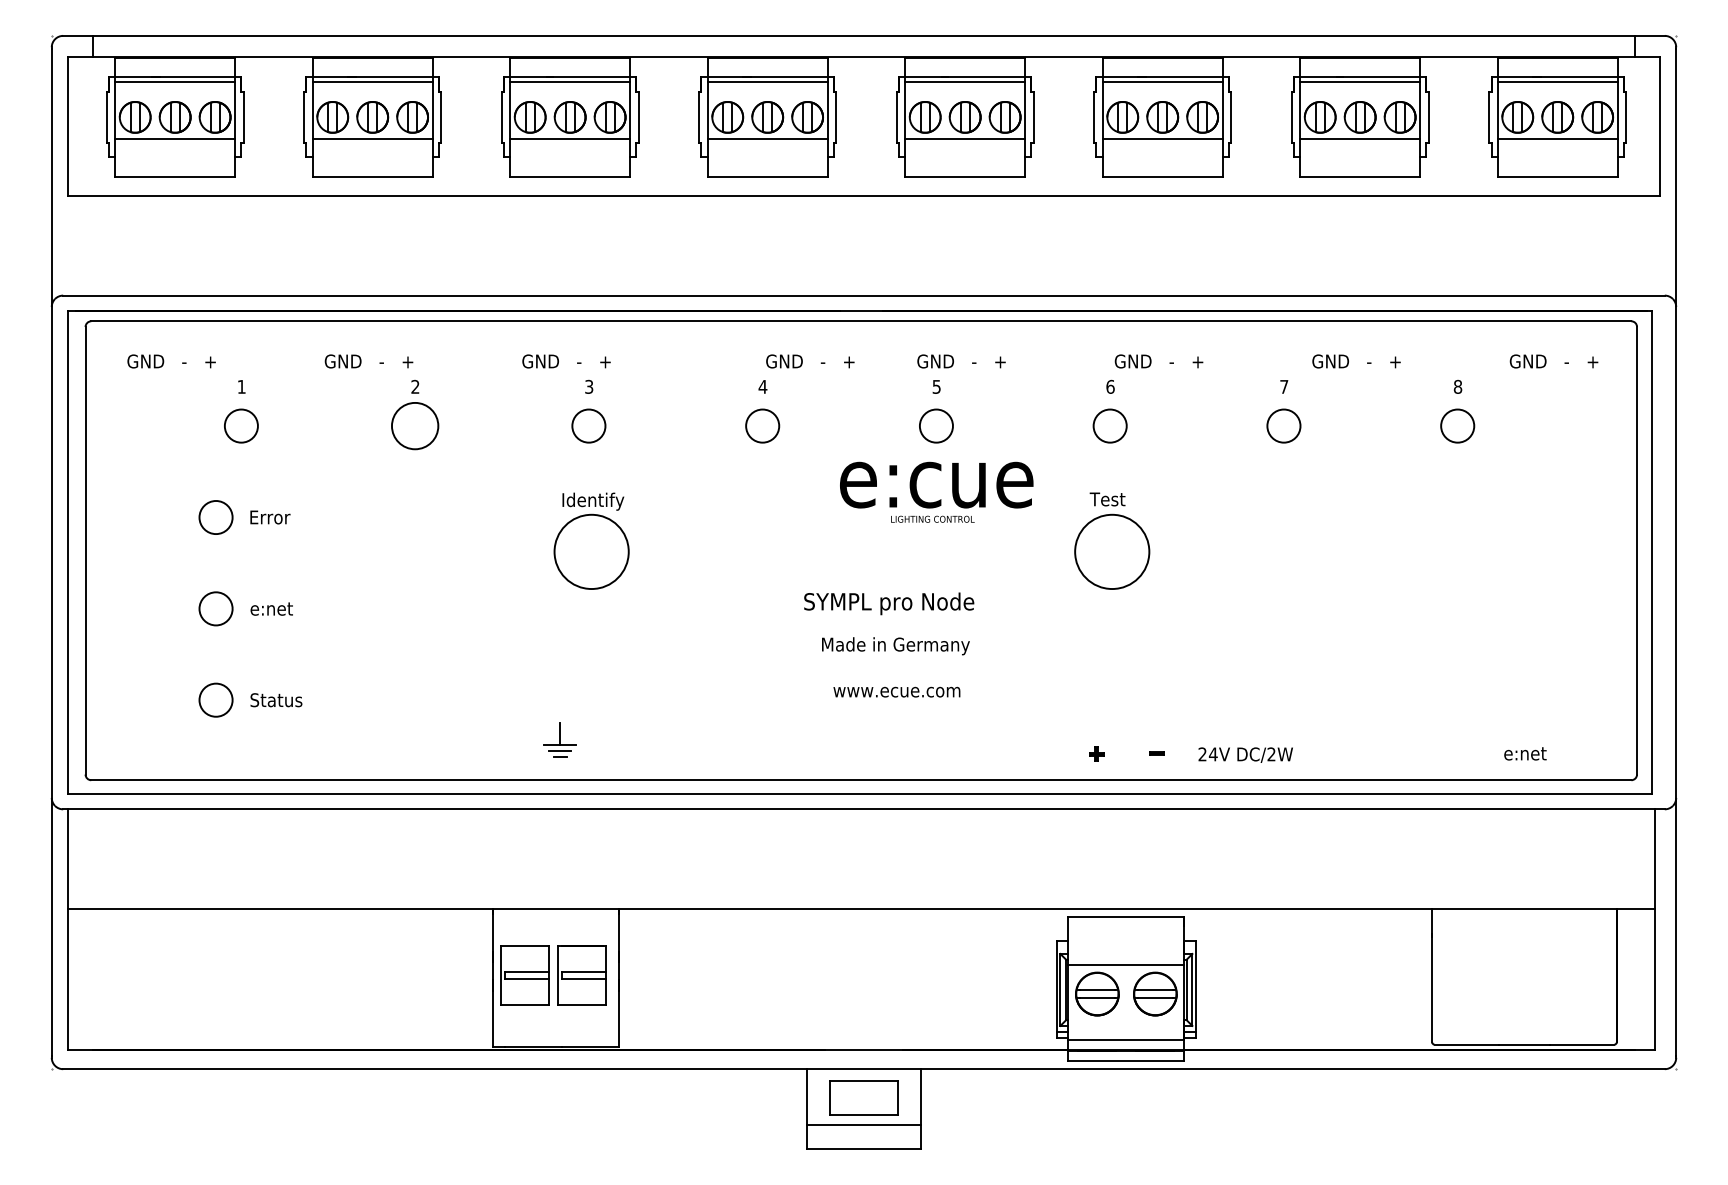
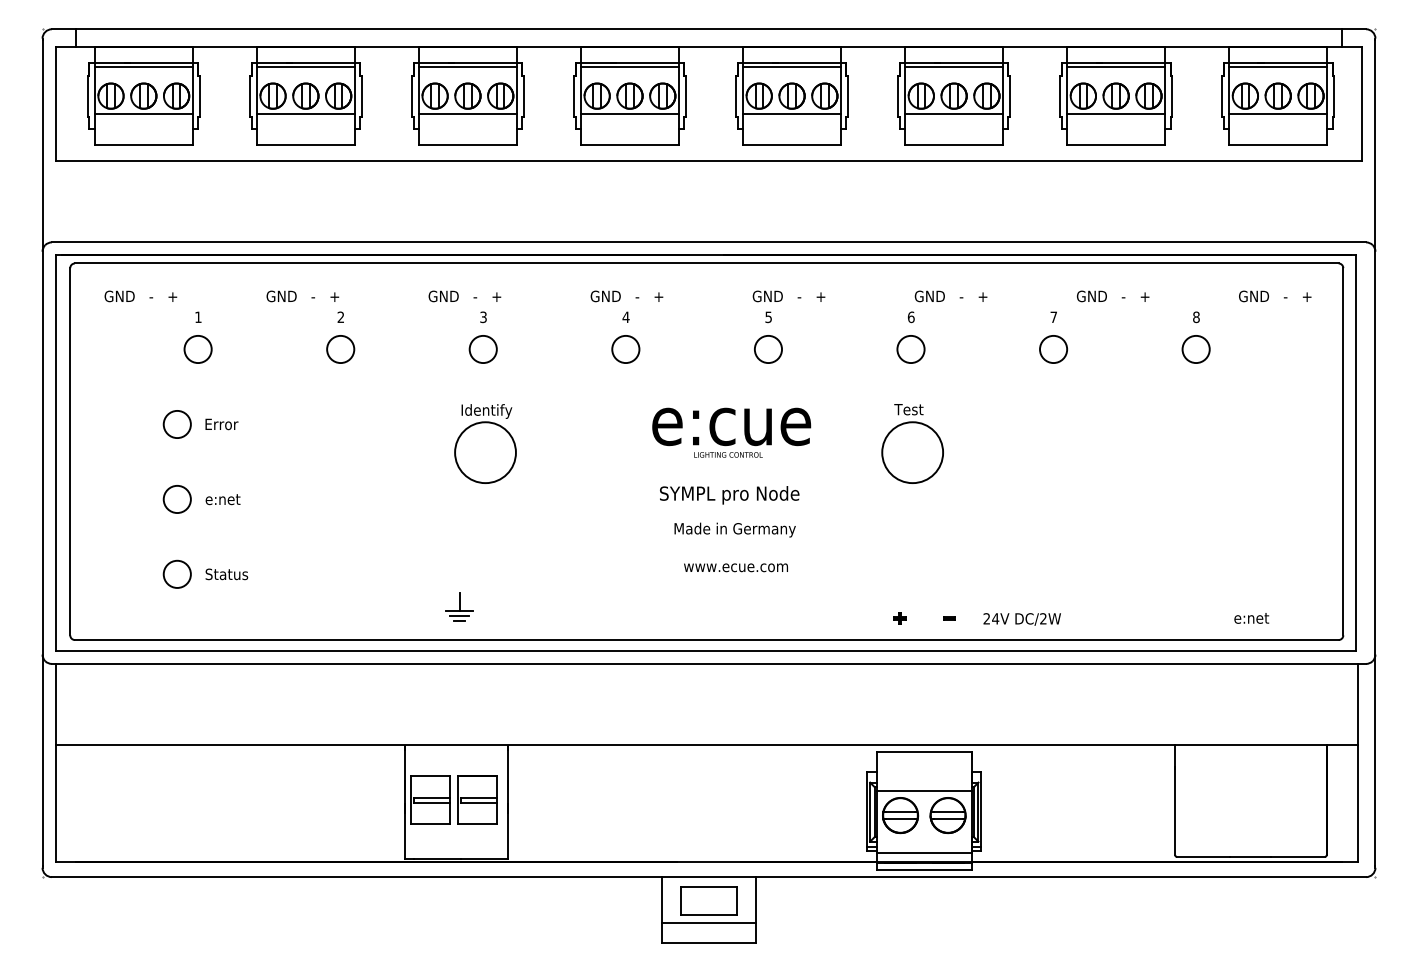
text: (809, 361) -> (626, 296), moved
circle: (414, 426) -> (340, 349), size x0.71
text: (936, 491) -> (731, 432), moved

